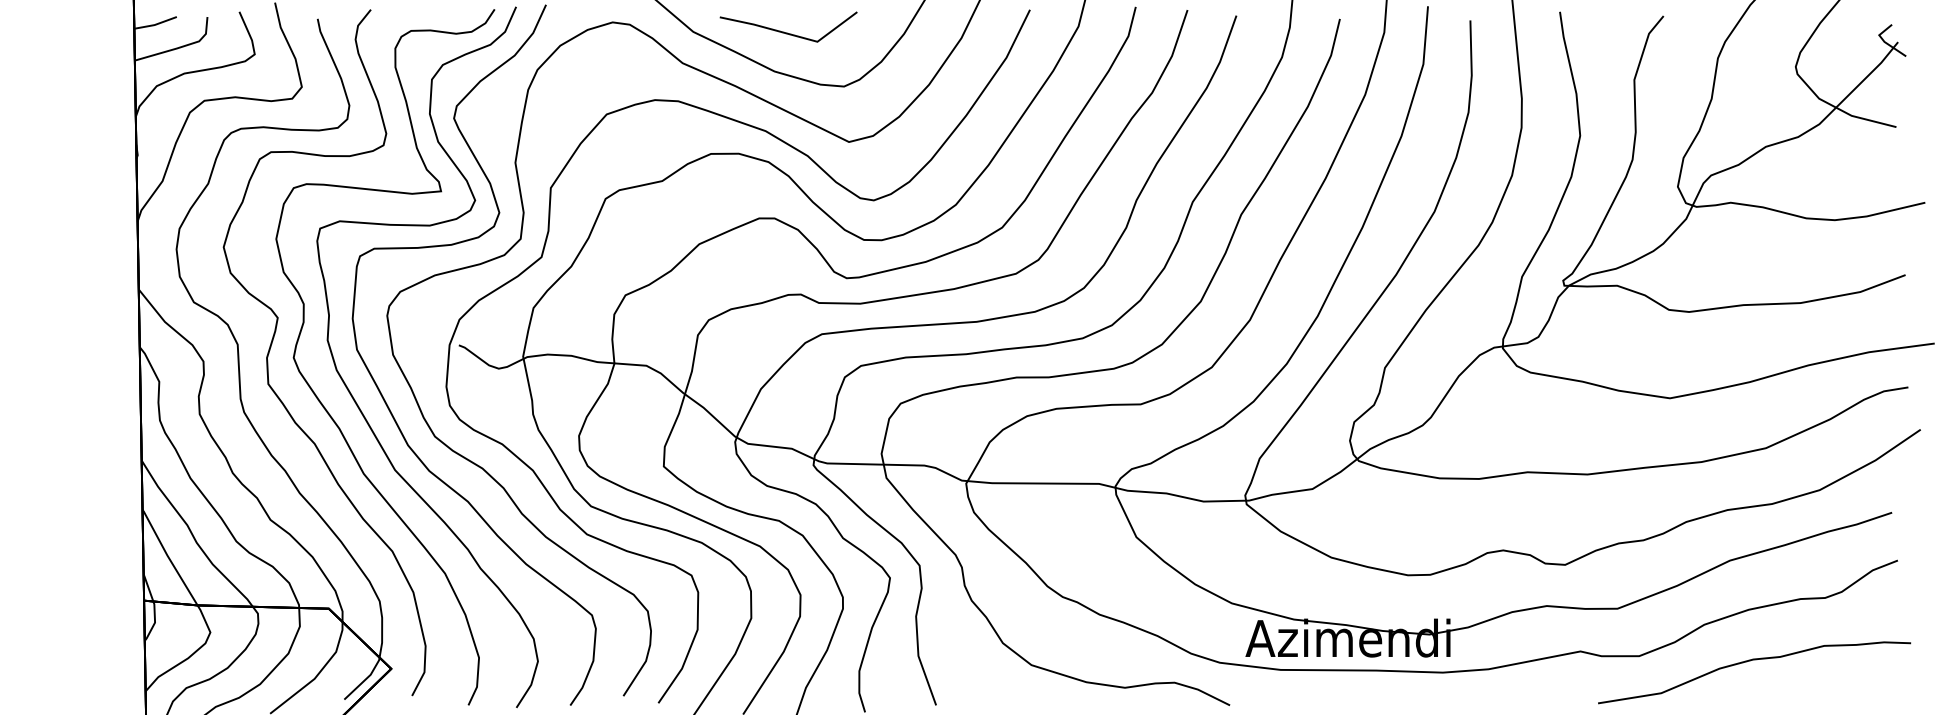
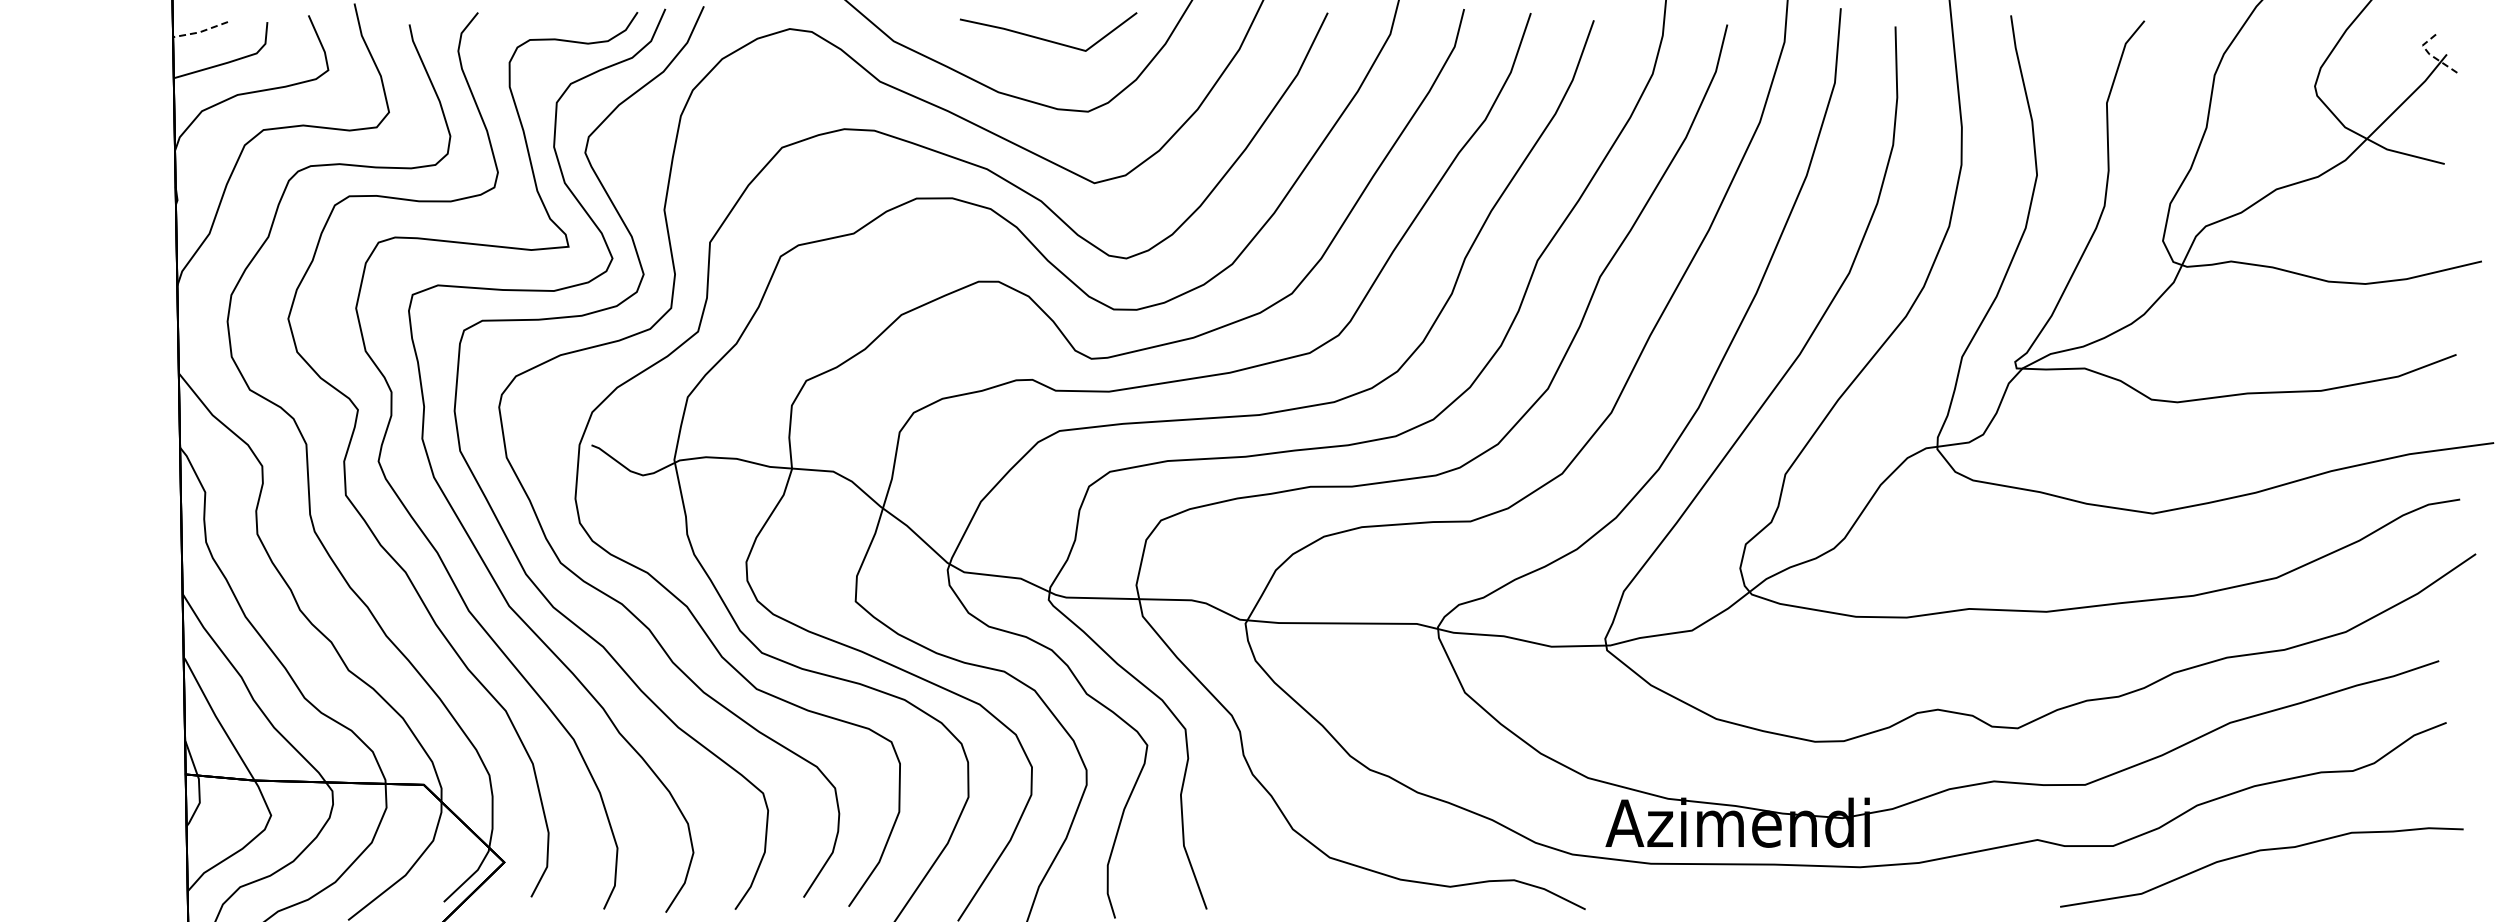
line: (155, 25) -> (200, 32), solid -> dashed
line: (785, 32) -> (1044, 38), moved
line: (1884, 42) -> (2429, 54), solid -> dashed

